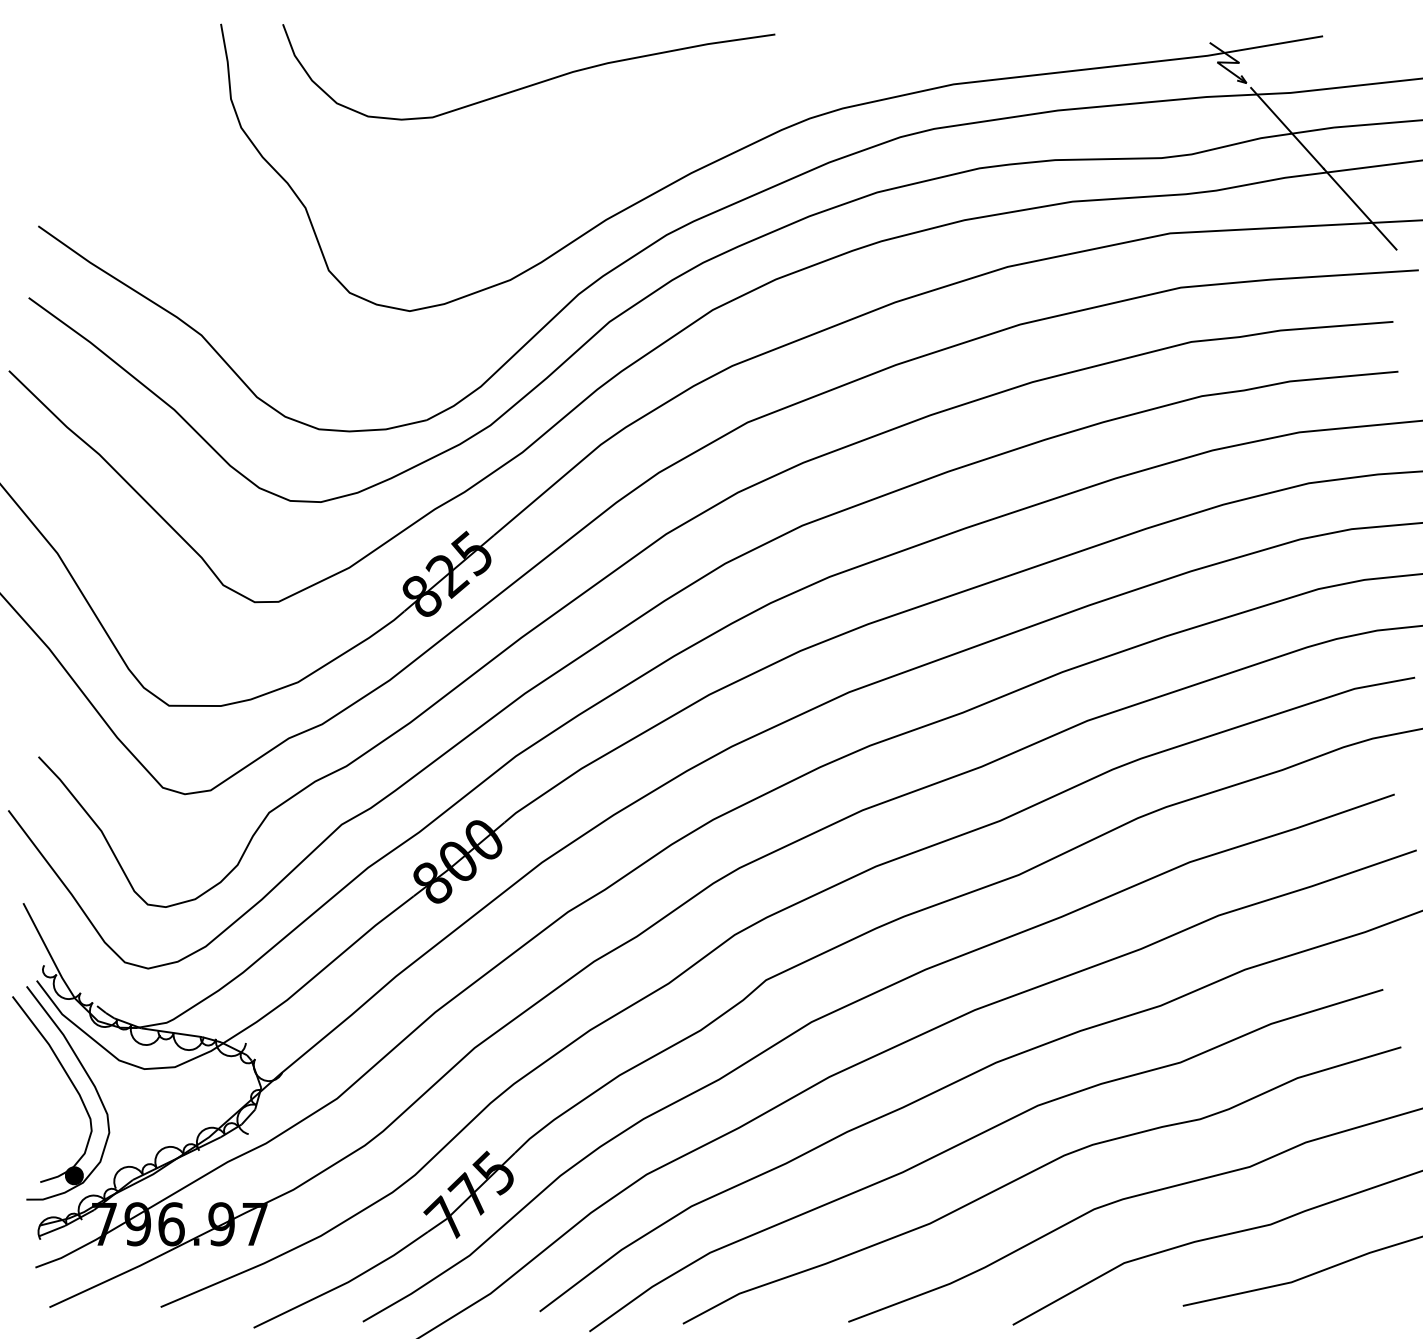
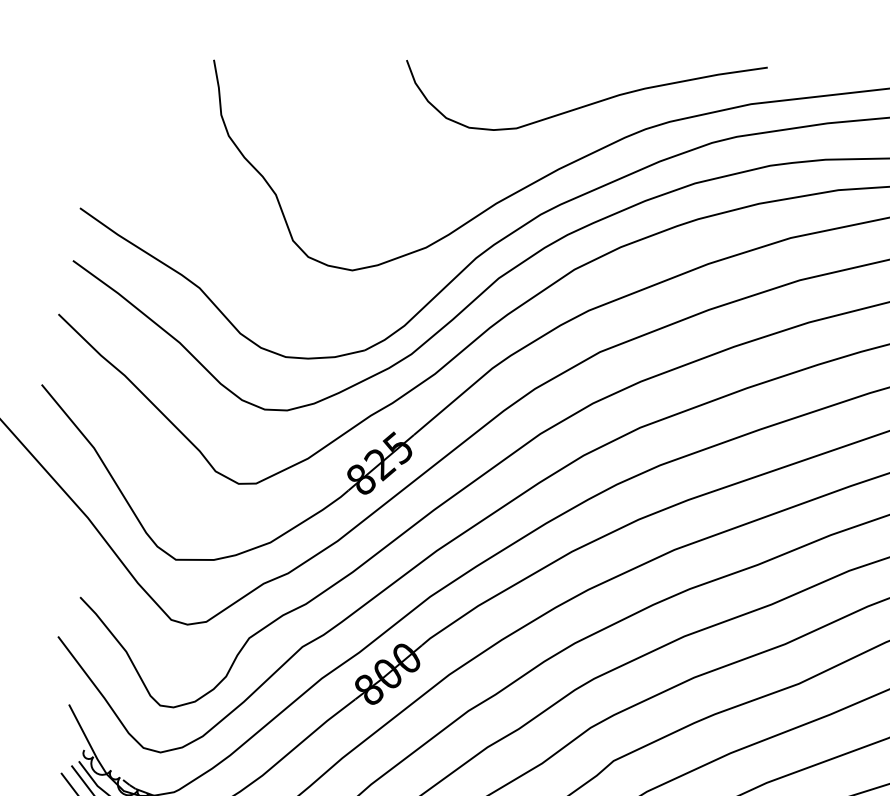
curve: (533, 83) -> (590, 103), moved

